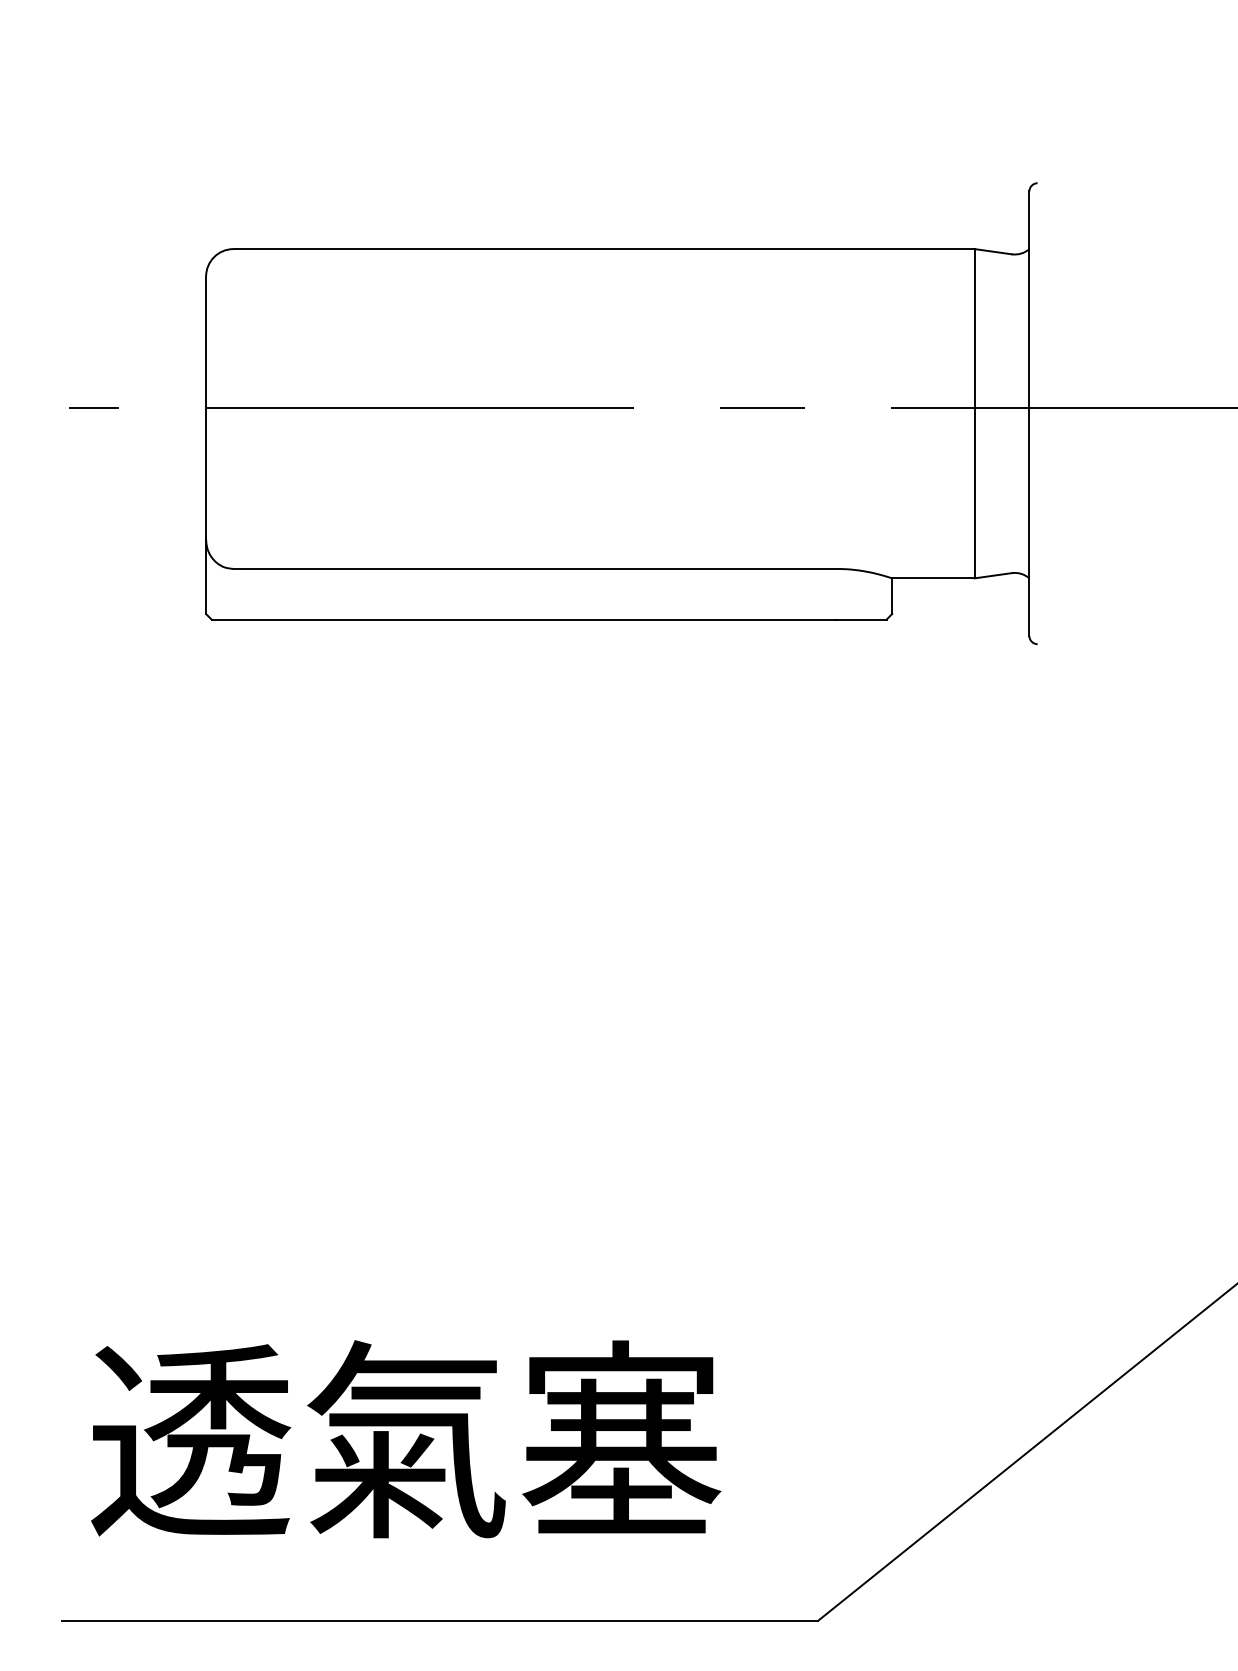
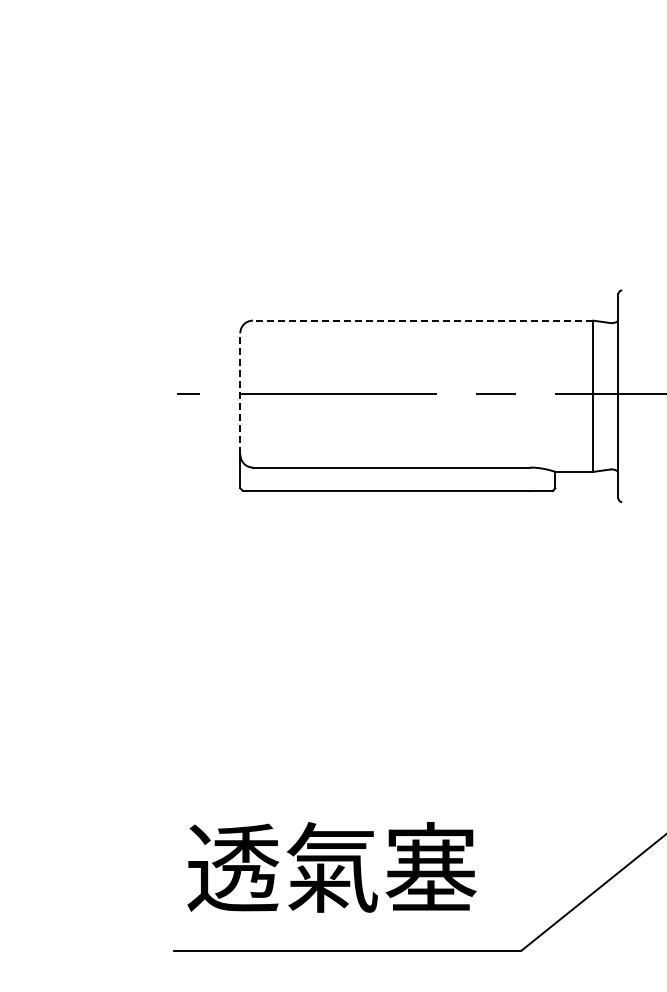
line: (602, 248) -> (422, 320), solid -> dashed
line: (206, 407) -> (240, 393), solid -> dashed

